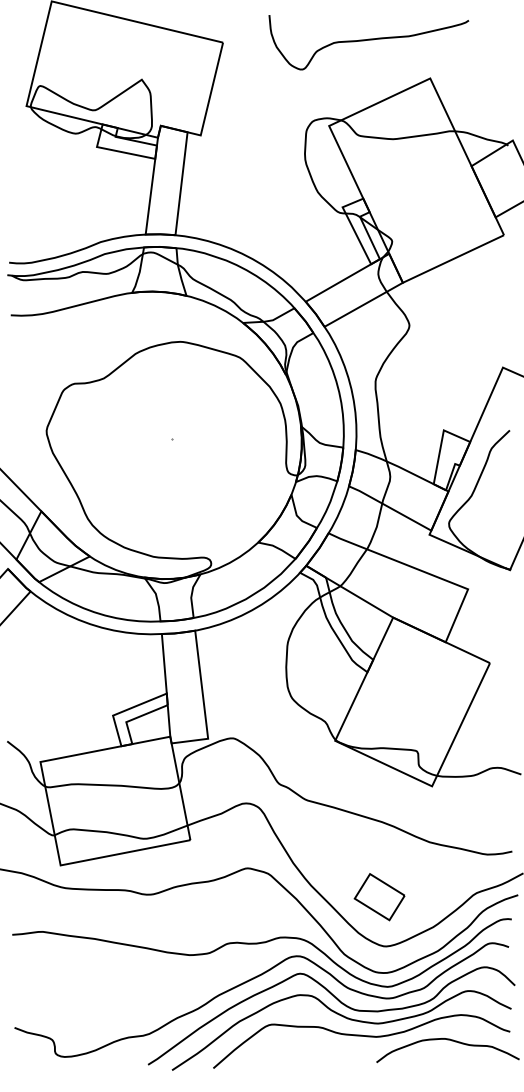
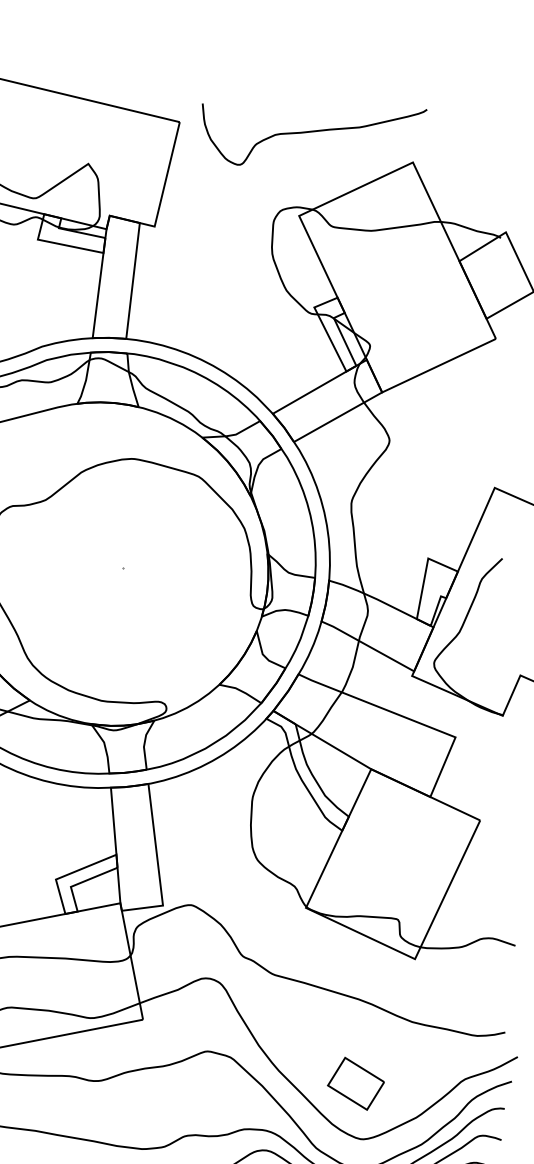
curve: (368, 40) -> (314, 132), moved

